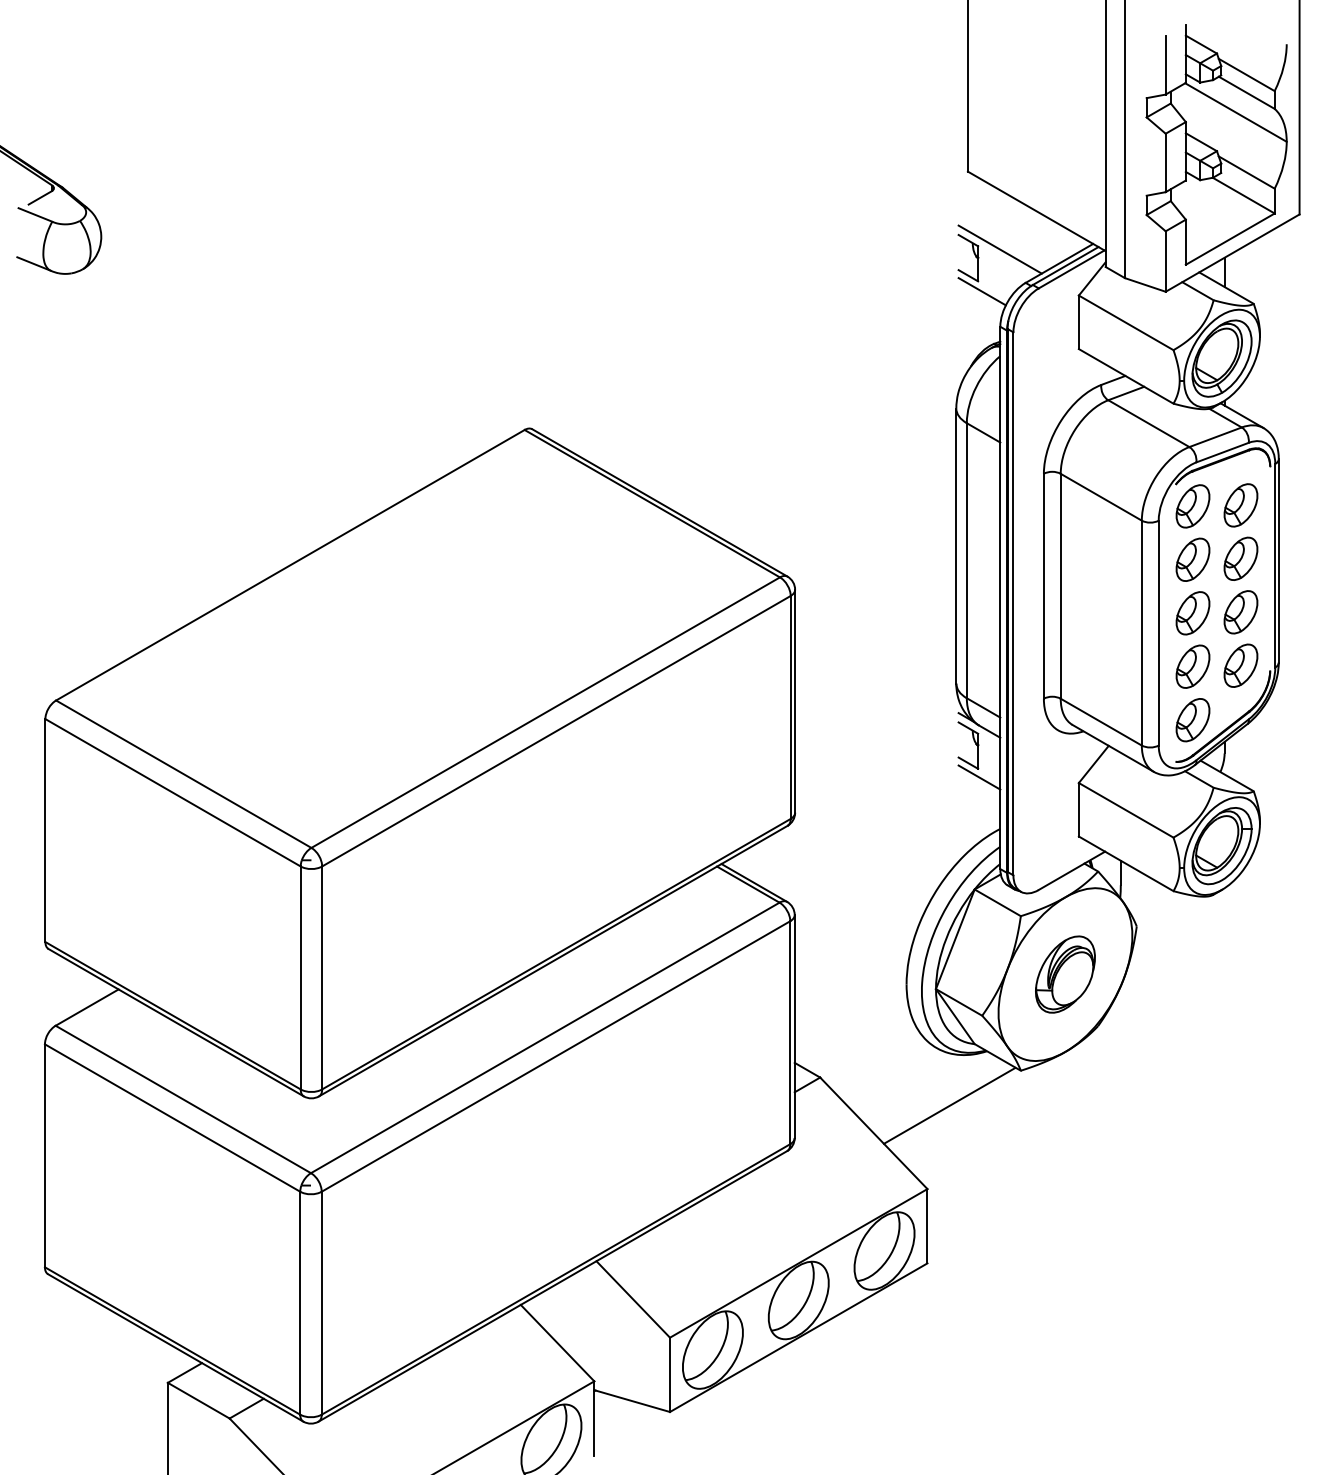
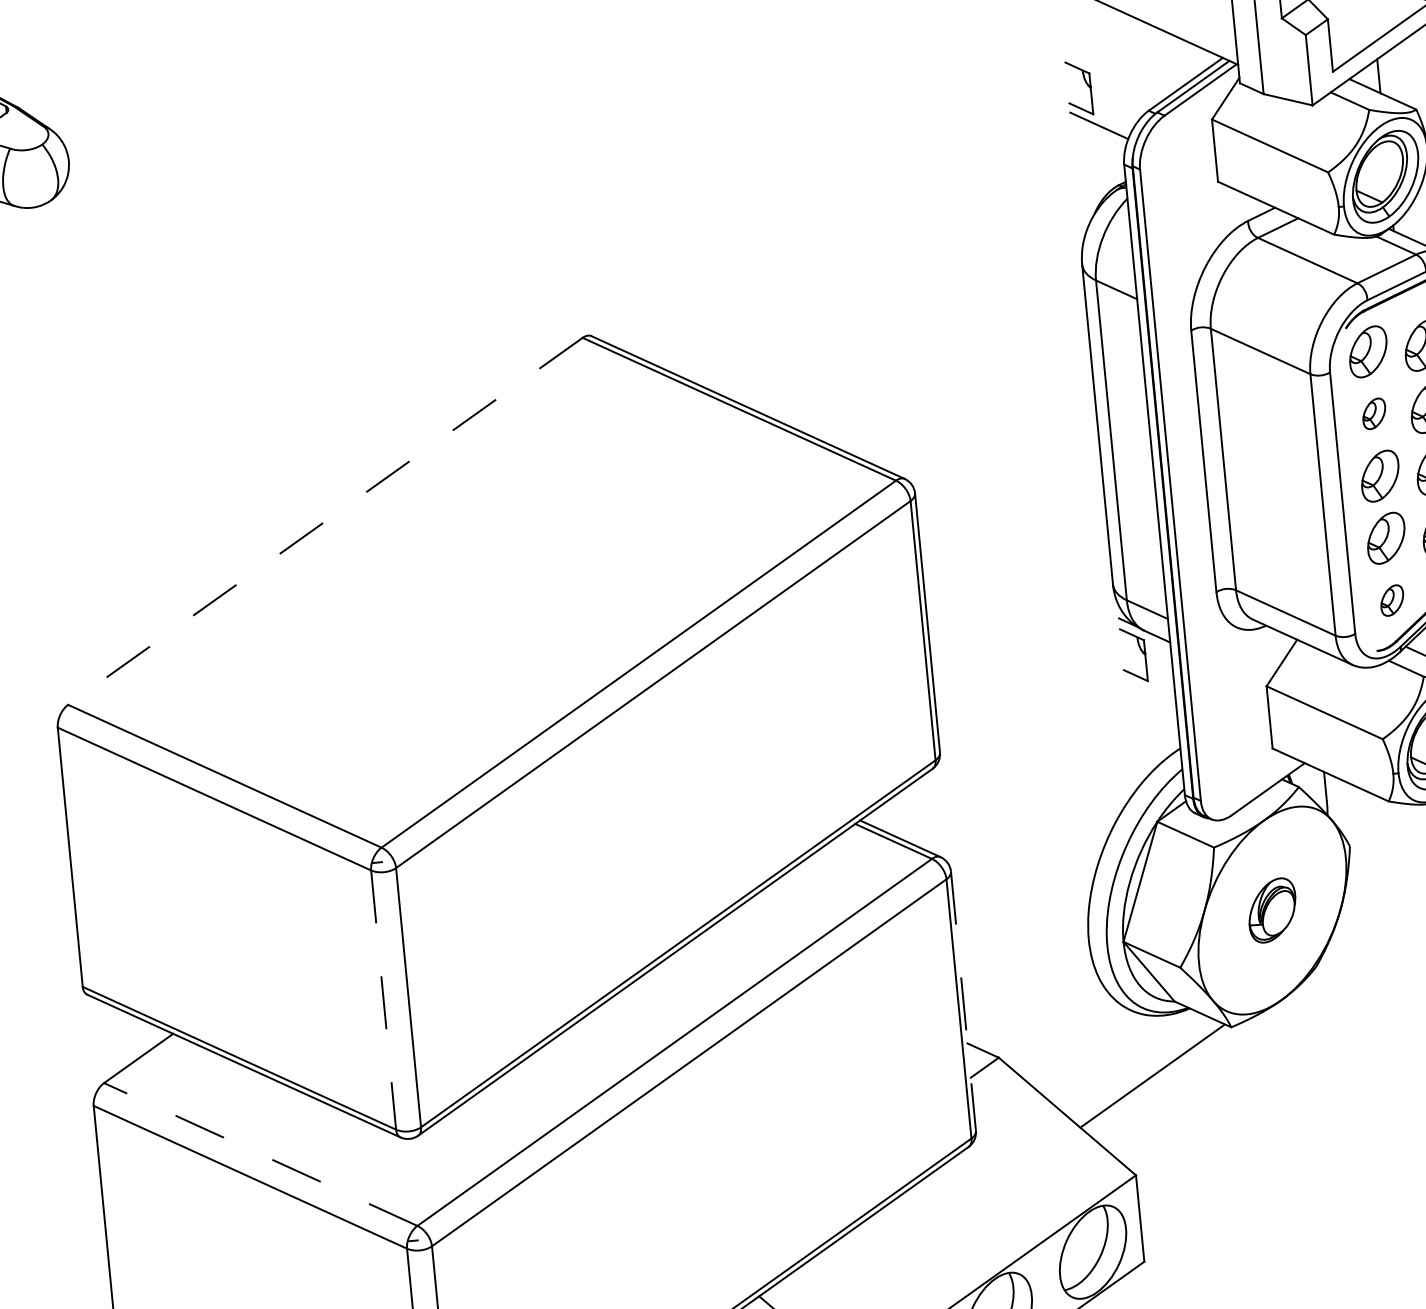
line: (999, 249) -> (1114, 74), removed
part: (1192, 559) -> (1373, 413), size x0.6
line: (290, 565) -> (325, 521), solid -> dashed
part: (1192, 720) -> (1391, 600), size x0.6
line: (979, 777) -> (1150, 691), removed
part: (1065, 974) -> (1272, 910), size x0.7
line: (300, 978) -> (383, 1000), solid -> dashed
line: (794, 1027) -> (963, 1002), solid -> dashed
line: (182, 1099) -> (259, 1154), solid -> dashed

